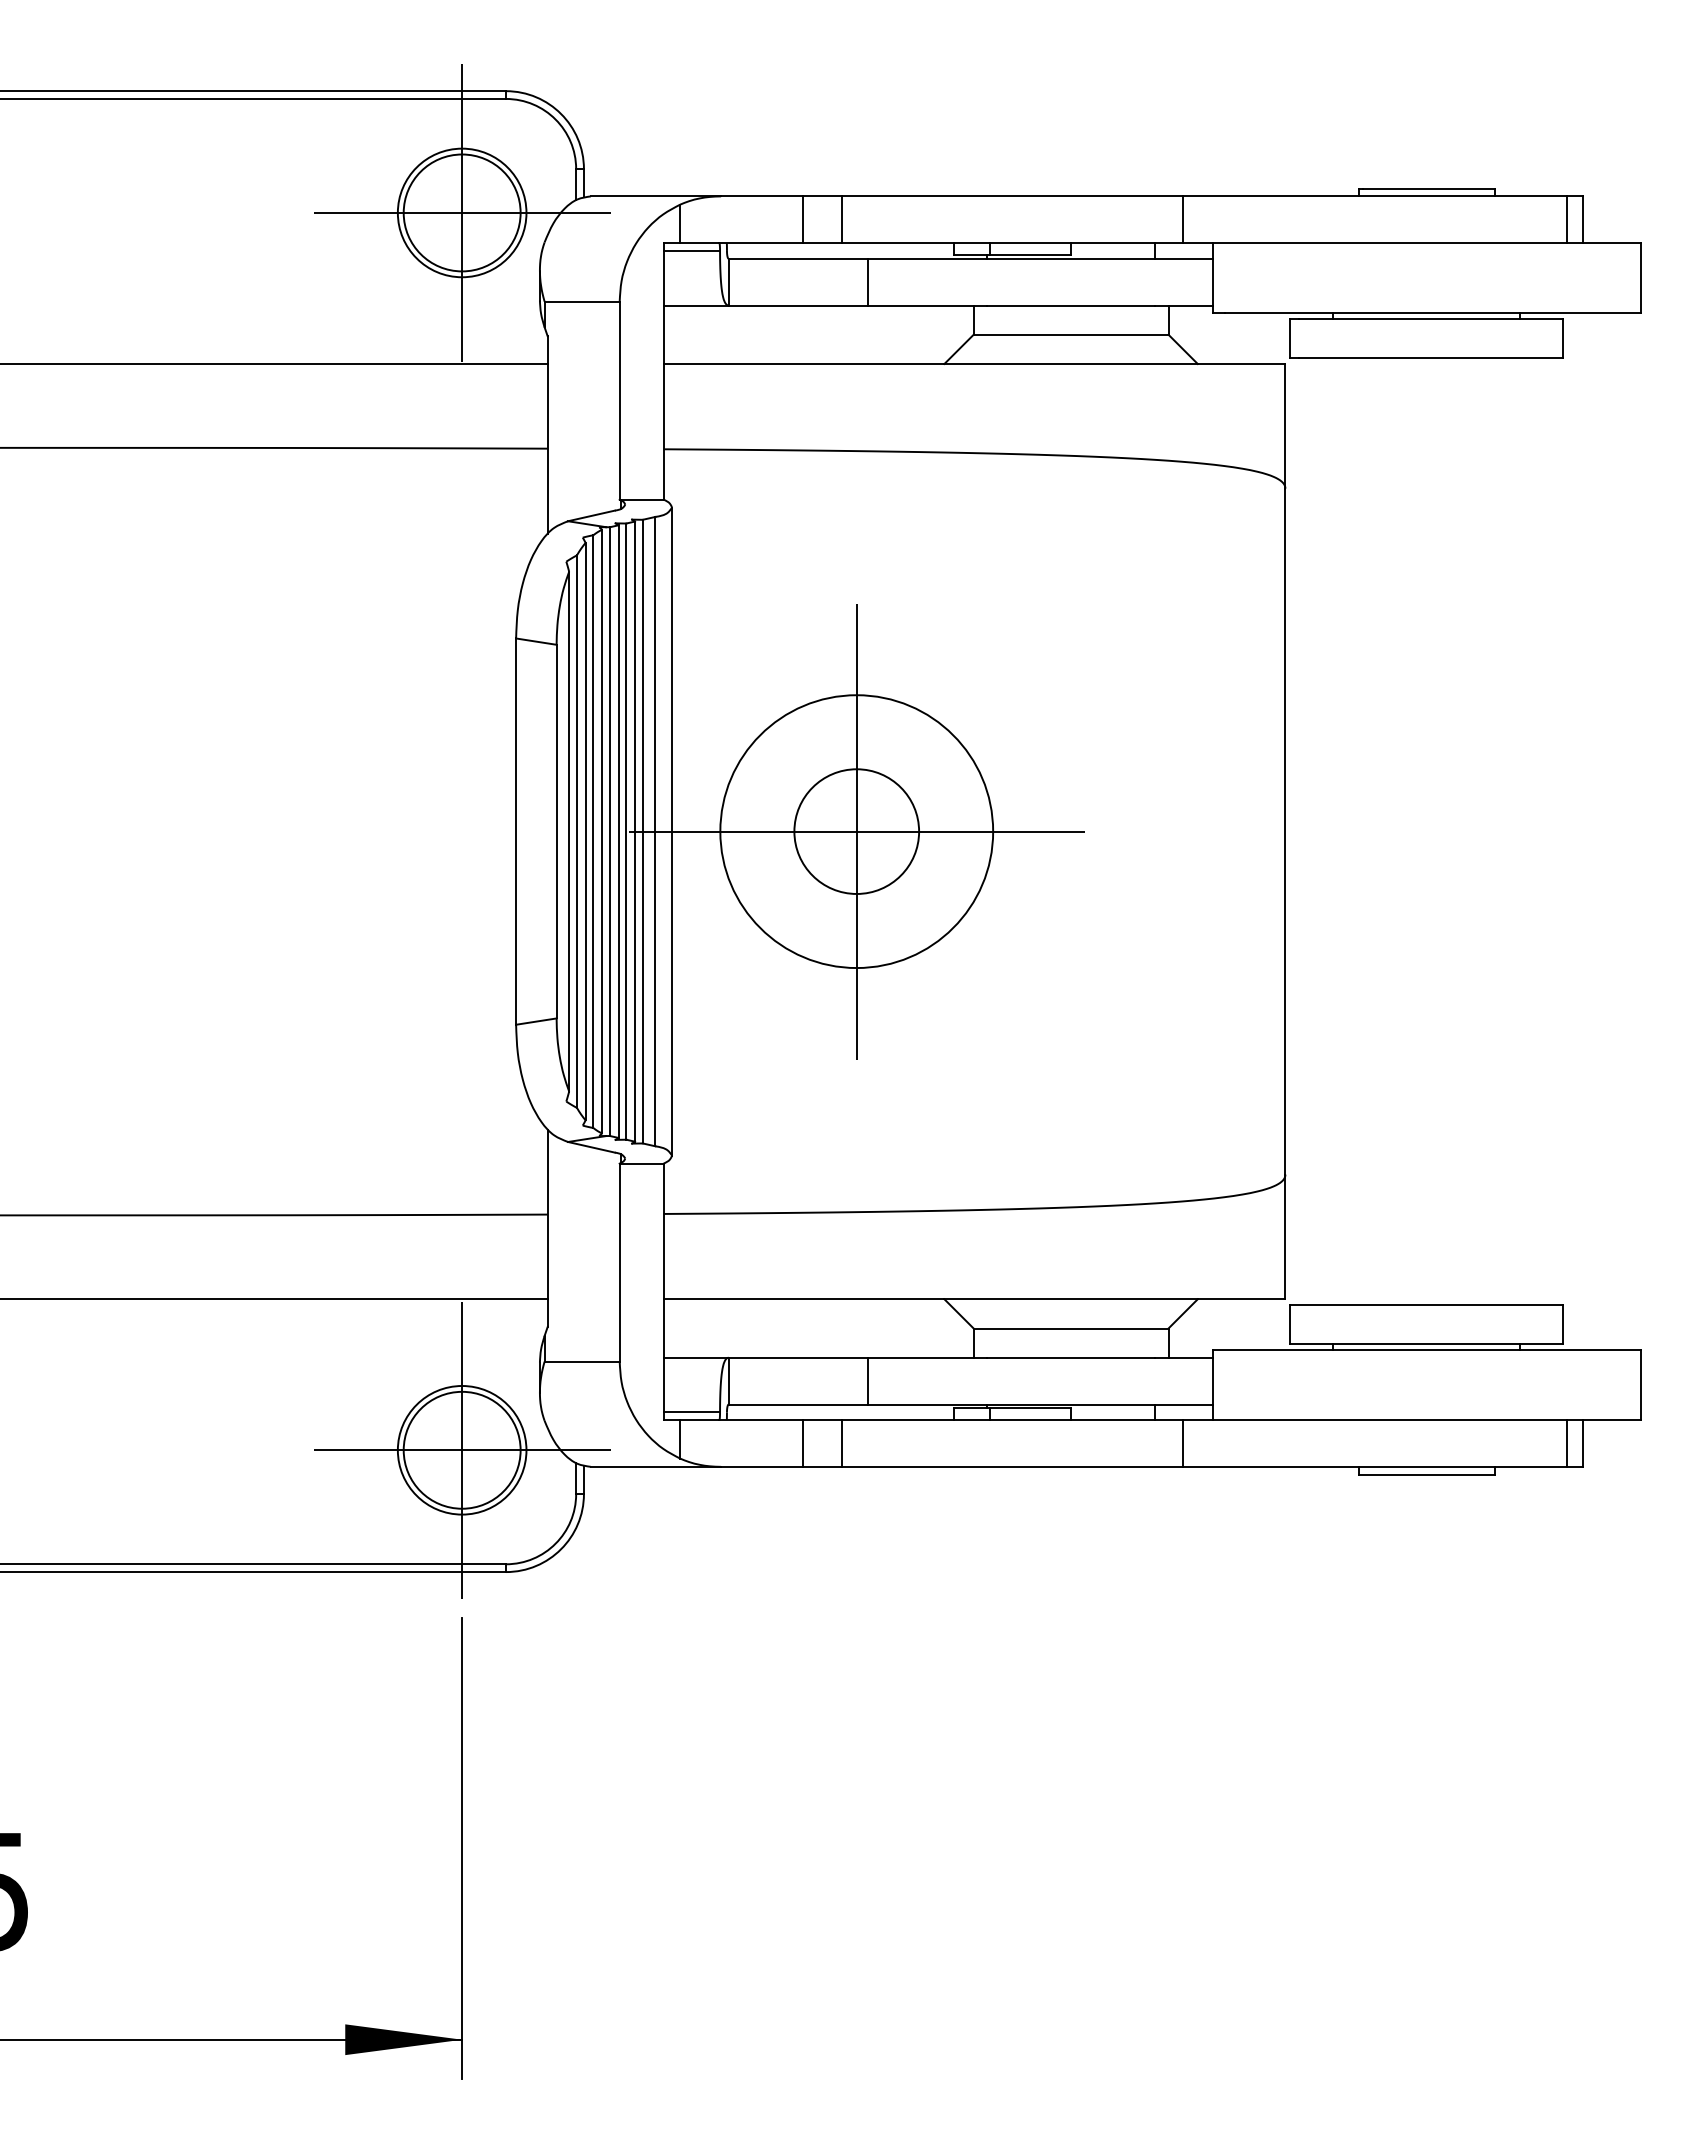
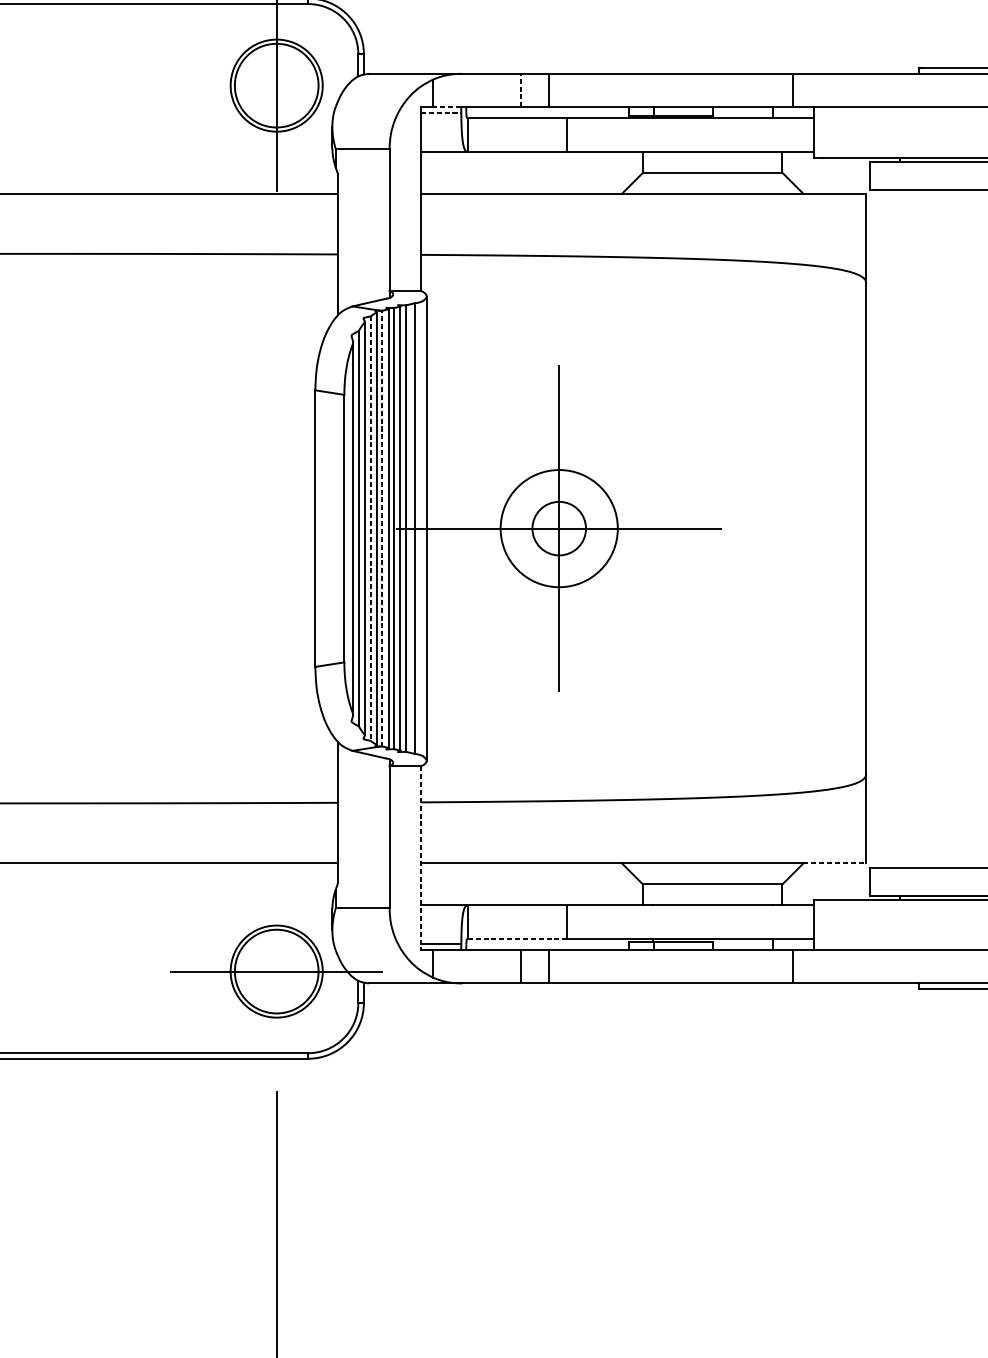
line: (461, 212) -> (276, 85), removed
line: (802, 219) -> (520, 90), solid -> dashed
line: (699, 243) -> (446, 107), solid -> dashed
line: (692, 250) -> (441, 112), solid -> dashed
line: (609, 831) -> (382, 528), solid -> dashed
circle: (856, 831) -> (559, 528), size x0.6
circle: (856, 831) -> (559, 528), size x0.6
line: (593, 832) -> (370, 529), solid -> dashed
line: (663, 1292) -> (420, 858), solid -> dashed
line: (1241, 1299) -> (834, 863), solid -> dashed
line: (798, 1404) -> (517, 938), solid -> dashed
line: (462, 1449) -> (276, 971), removed

